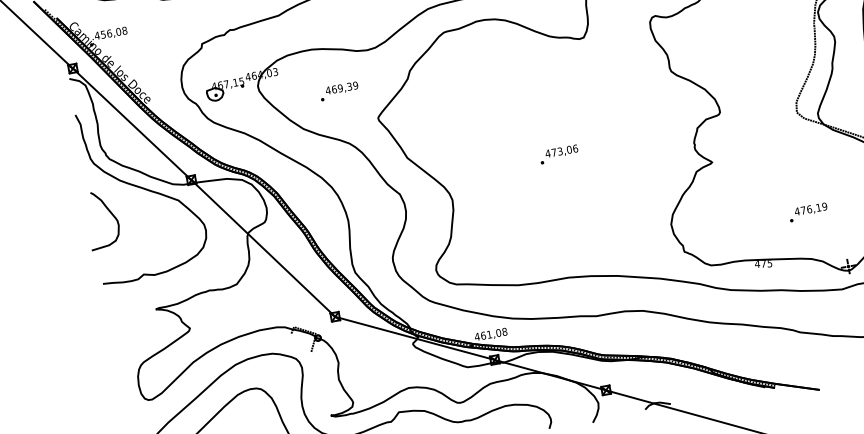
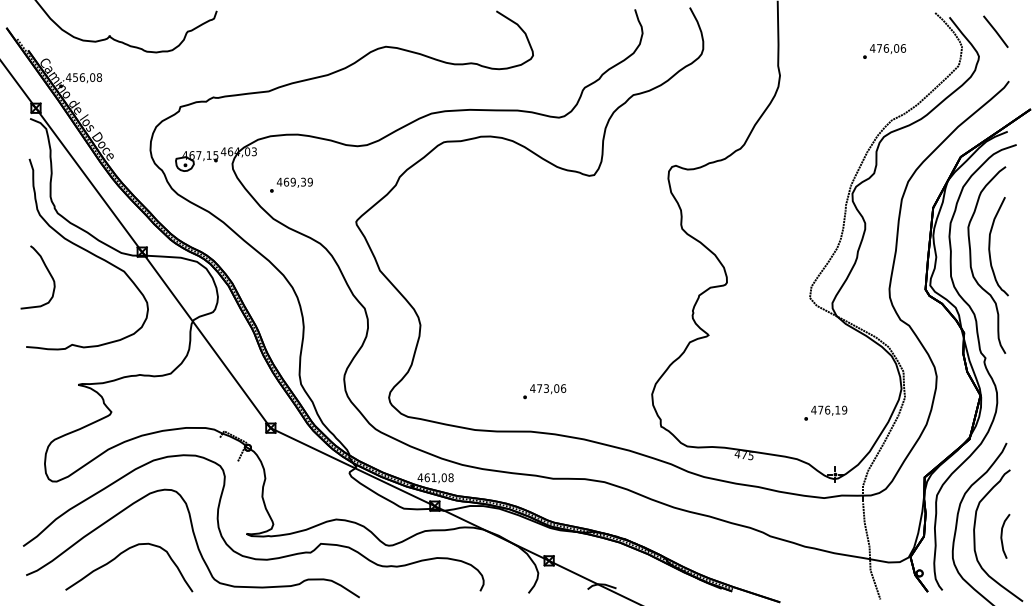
text: (339, 90) -> (291, 184), moved
text: (558, 154) -> (544, 391), moved
text: (808, 211) -> (825, 412), moved

